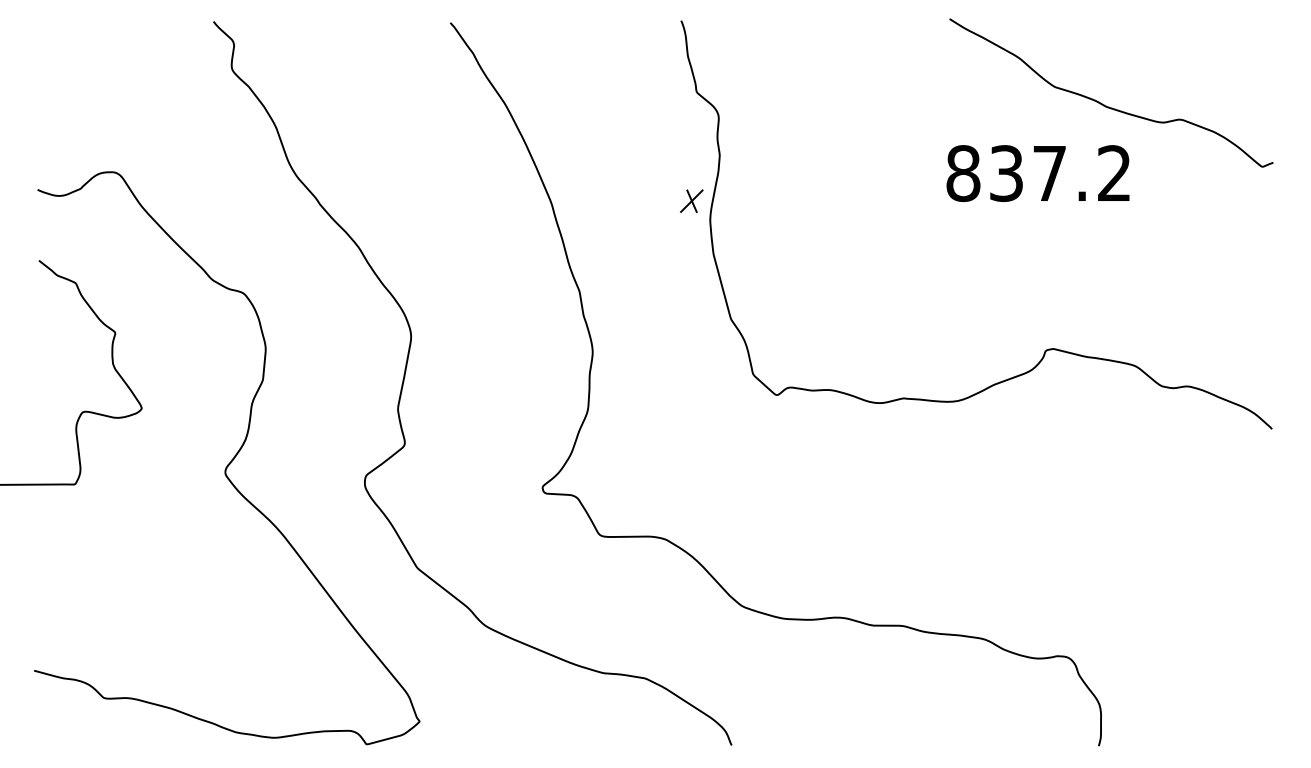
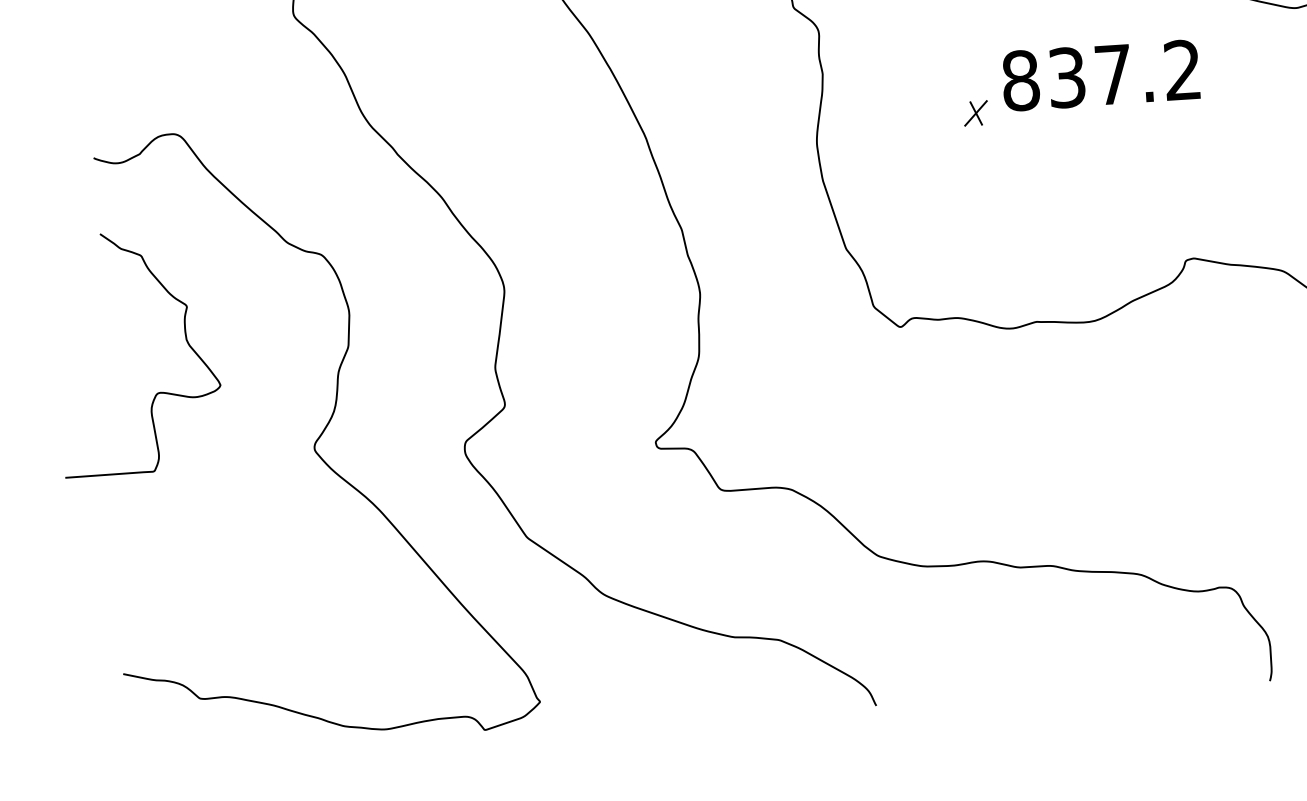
text: (1037, 173) -> (1100, 75), moved
part: (691, 200) -> (975, 112), moved

